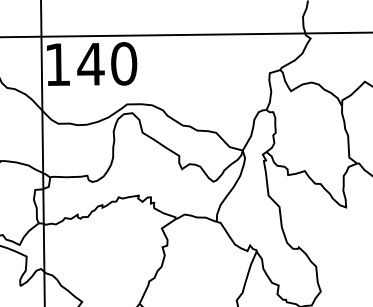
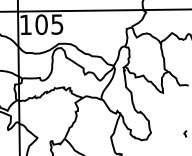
text: (107, 63) -> (49, 24), 140 -> 105

